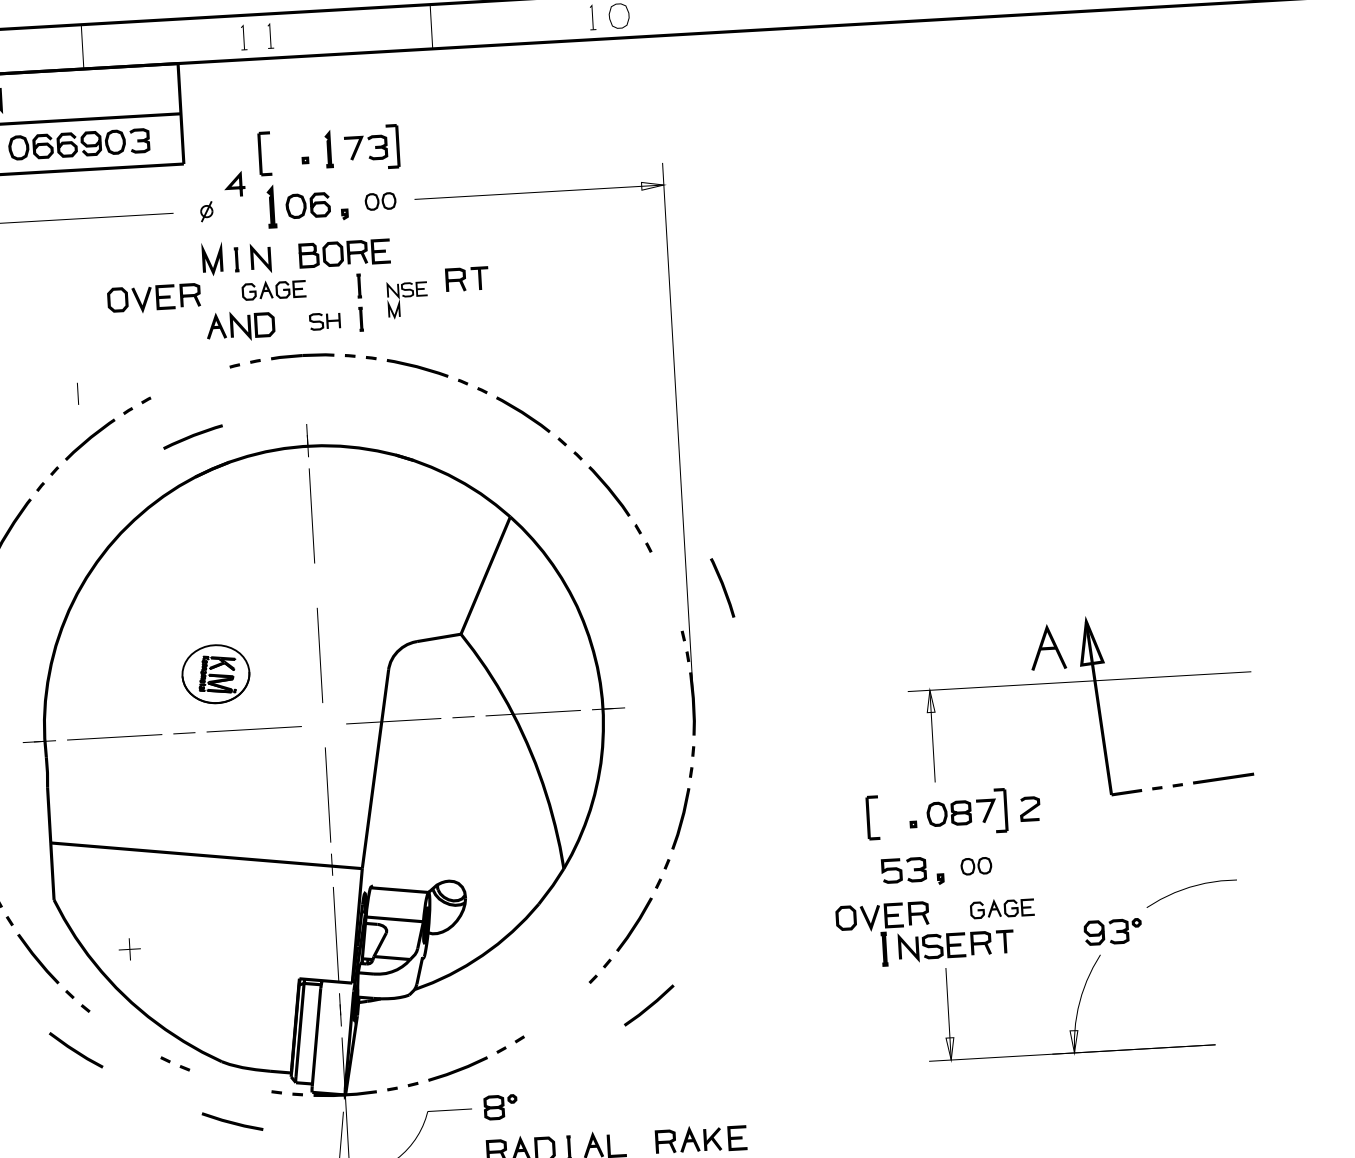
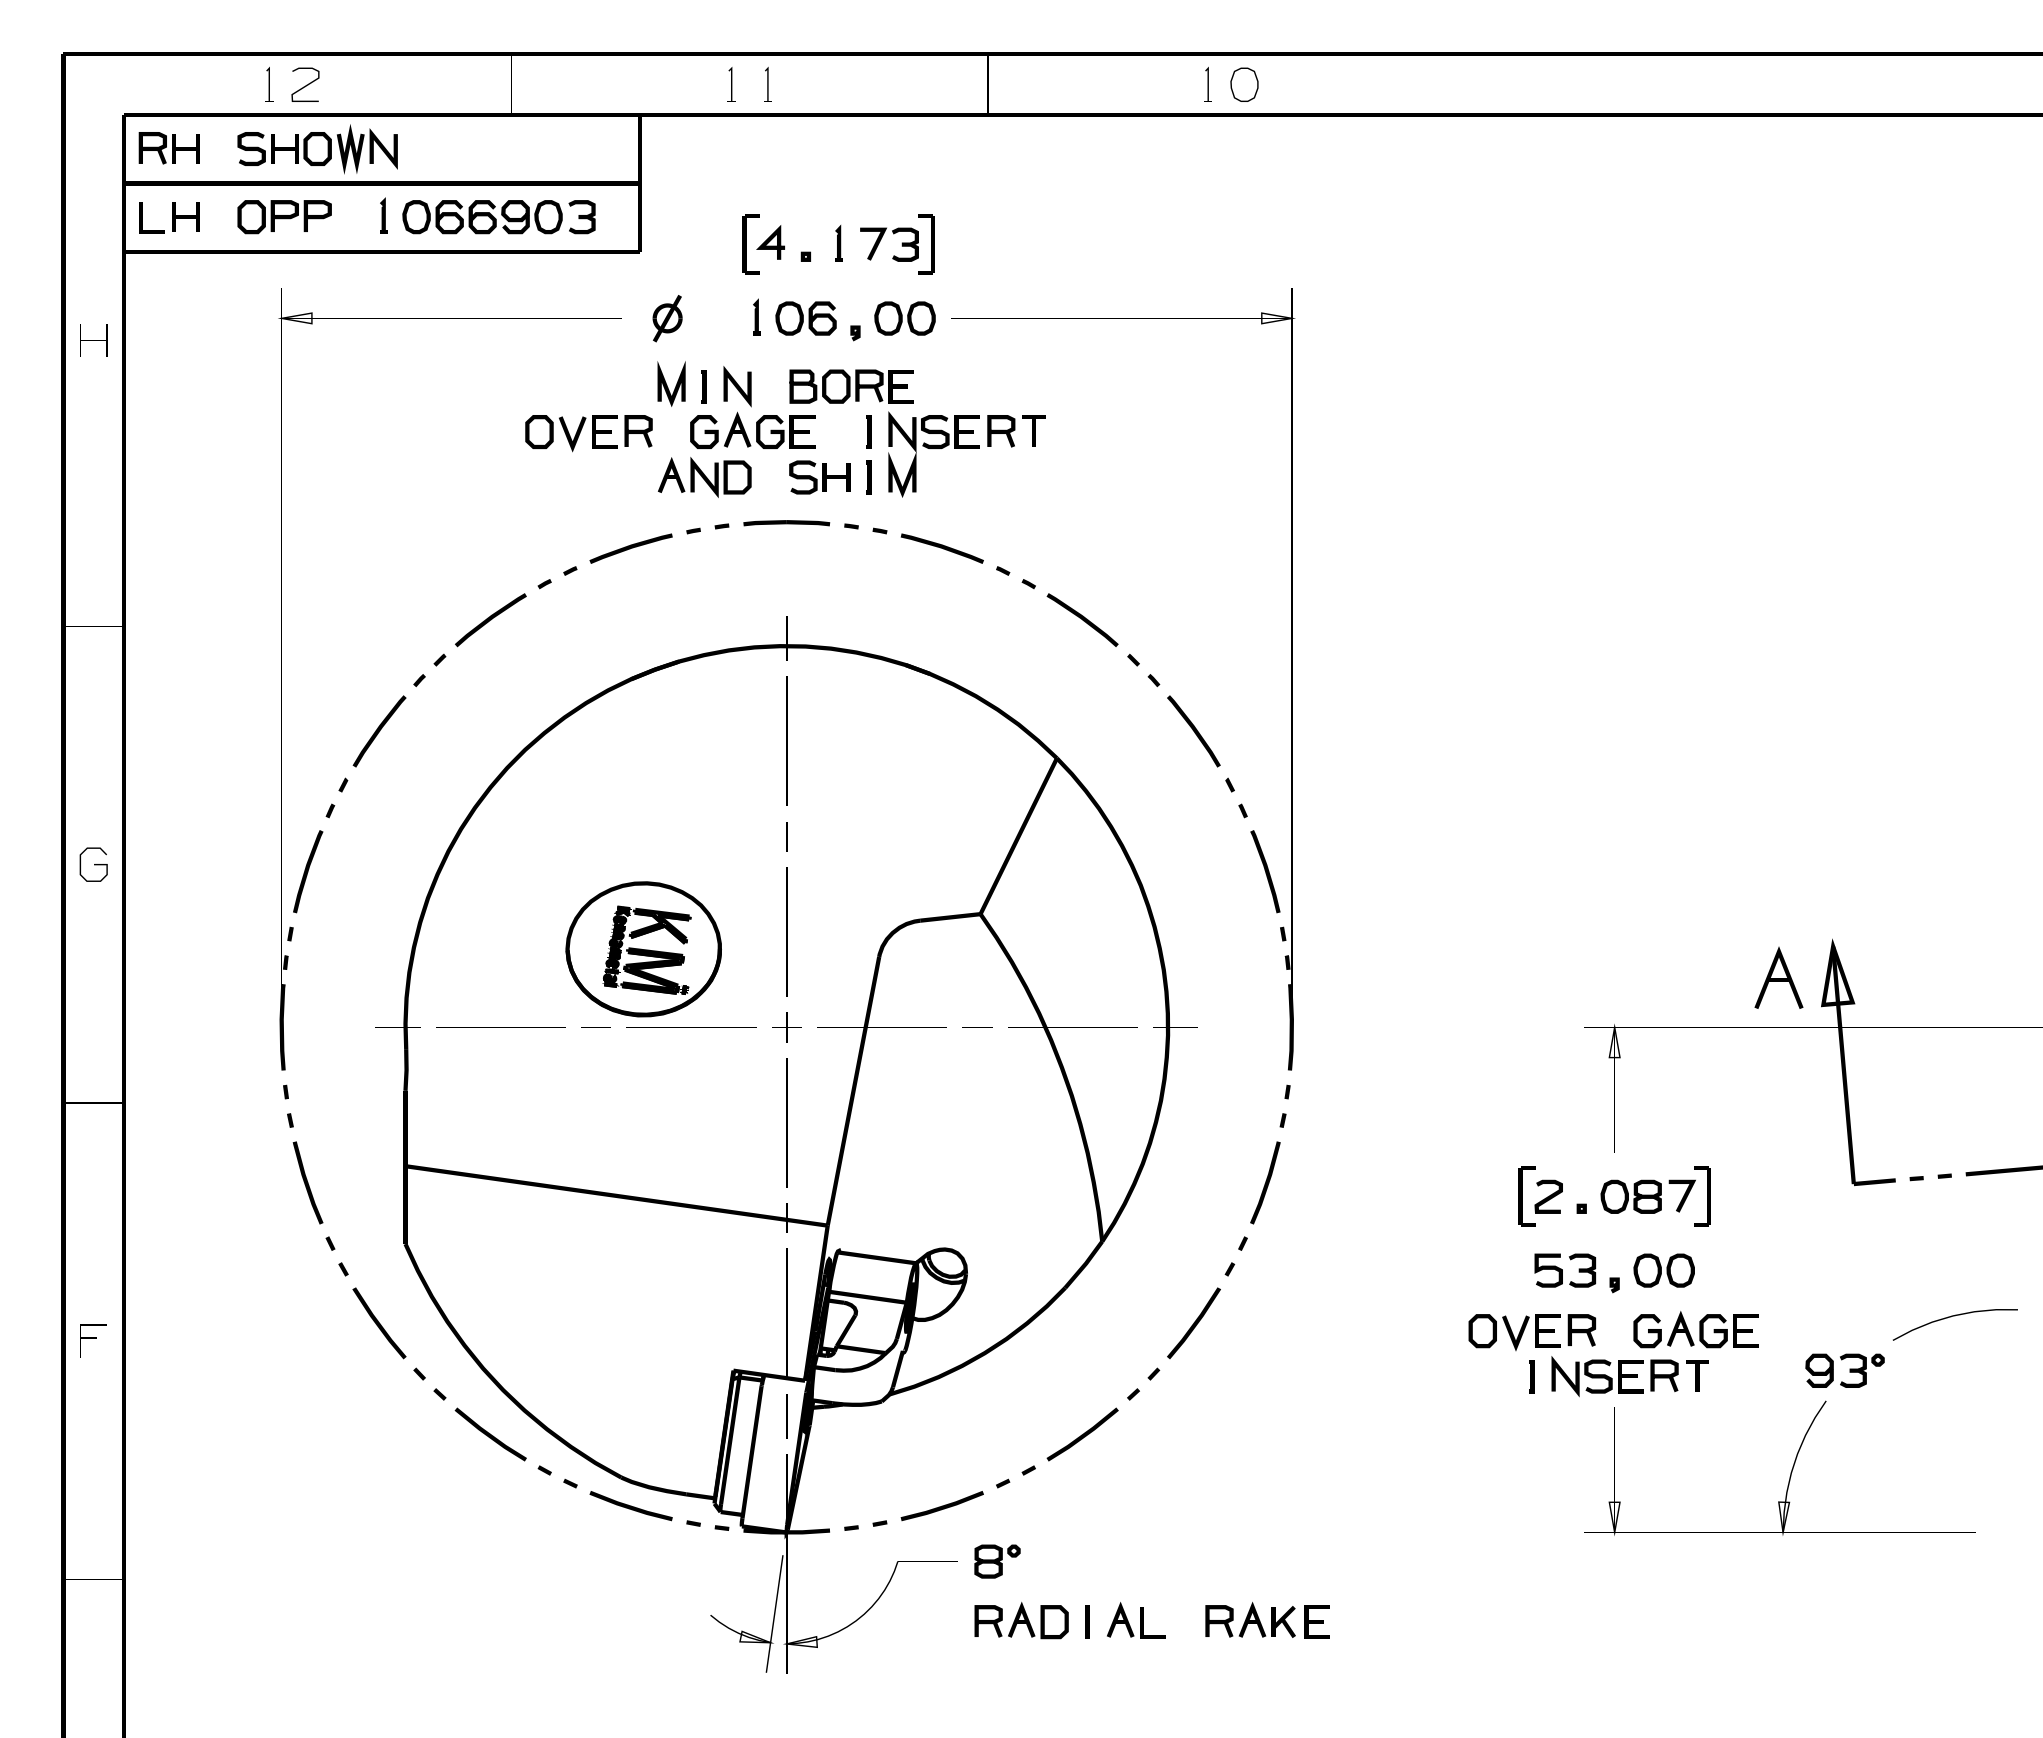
part: (328, 149) -> (838, 243), size x0.71
line: (234, 183) -> (770, 241), moved
part: (380, 201) -> (904, 318), size x1.43
part: (271, 206) -> (756, 316), size x0.62
part: (206, 211) -> (667, 318), size x1.67
part: (273, 289) -> (752, 429), size x1.43
part: (407, 299) -> (933, 454), size x1.67
part: (324, 321) -> (819, 477), size x1.43
line: (77, 393) -> (786, 836), moved
line: (192, 437) -> (630, 548), moved
line: (722, 587) -> (1265, 871), moved
part: (215, 674) -> (643, 949), size x1.67
curve: (1029, 808) -> (1548, 1196), moved
part: (975, 866) -> (1663, 1270), size x1.43
part: (1001, 908) -> (1695, 1329), size x1.43
part: (129, 949) -> (786, 1027), moved
part: (883, 949) -> (1531, 1376), size x0.71
line: (649, 1005) -> (1082, 1434), moved
line: (75, 1050) -> (490, 1434), moved
line: (232, 1122) -> (630, 1506), moved

